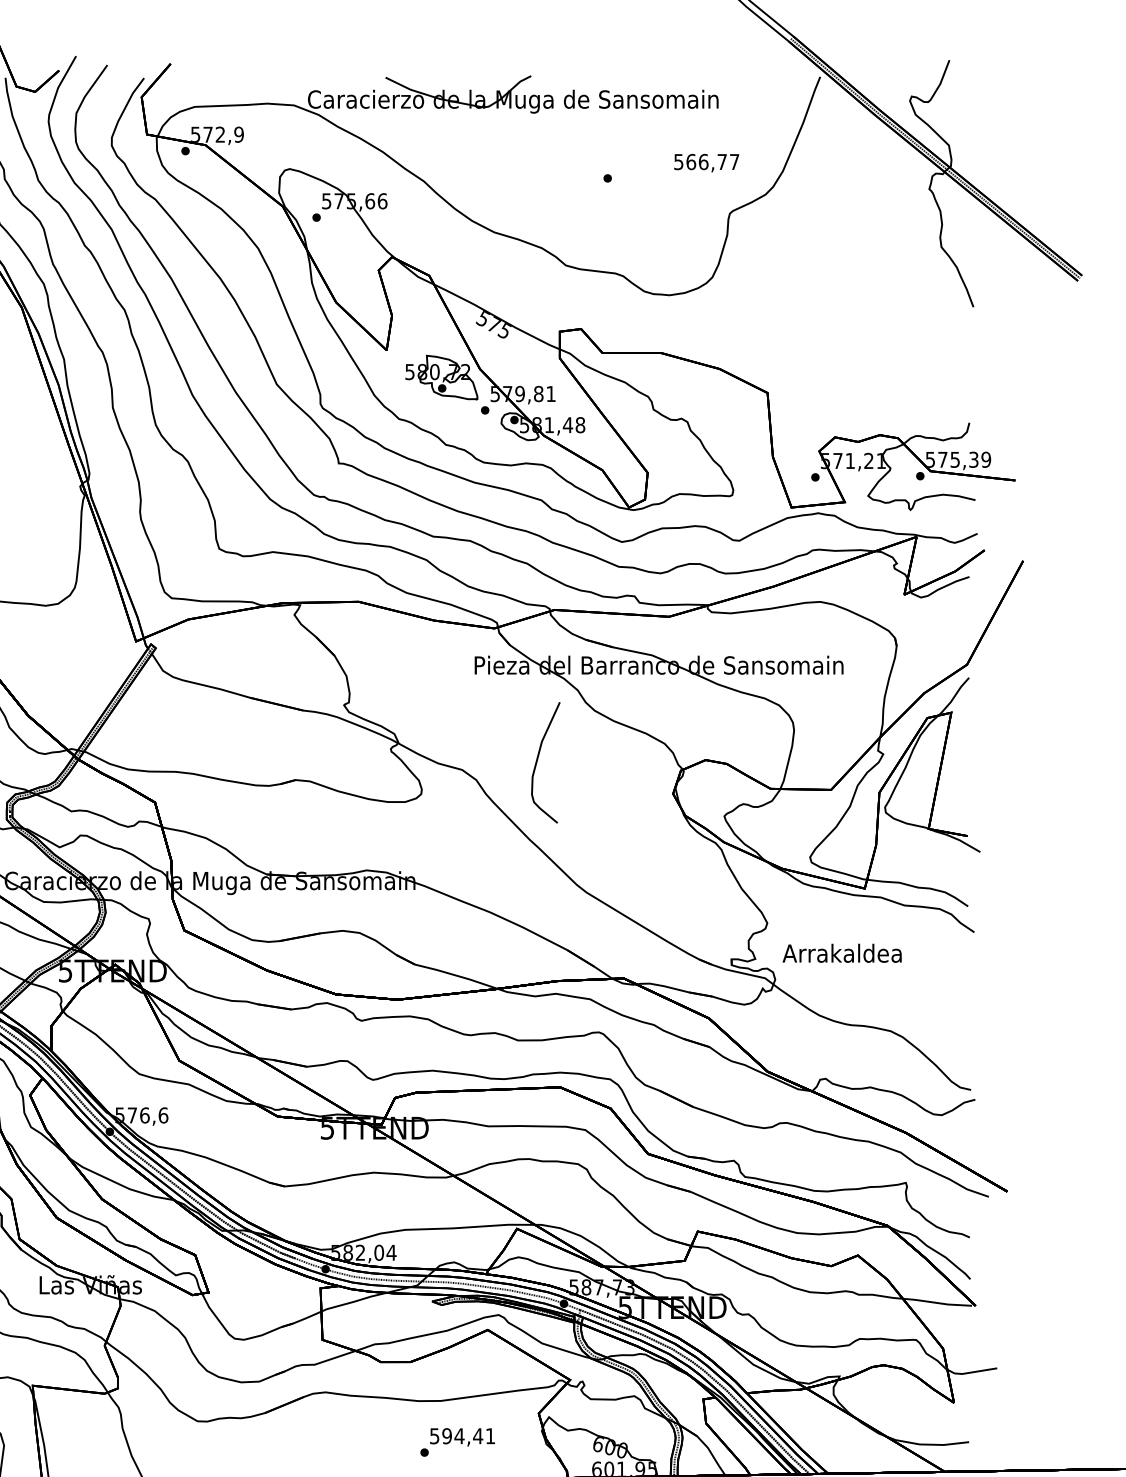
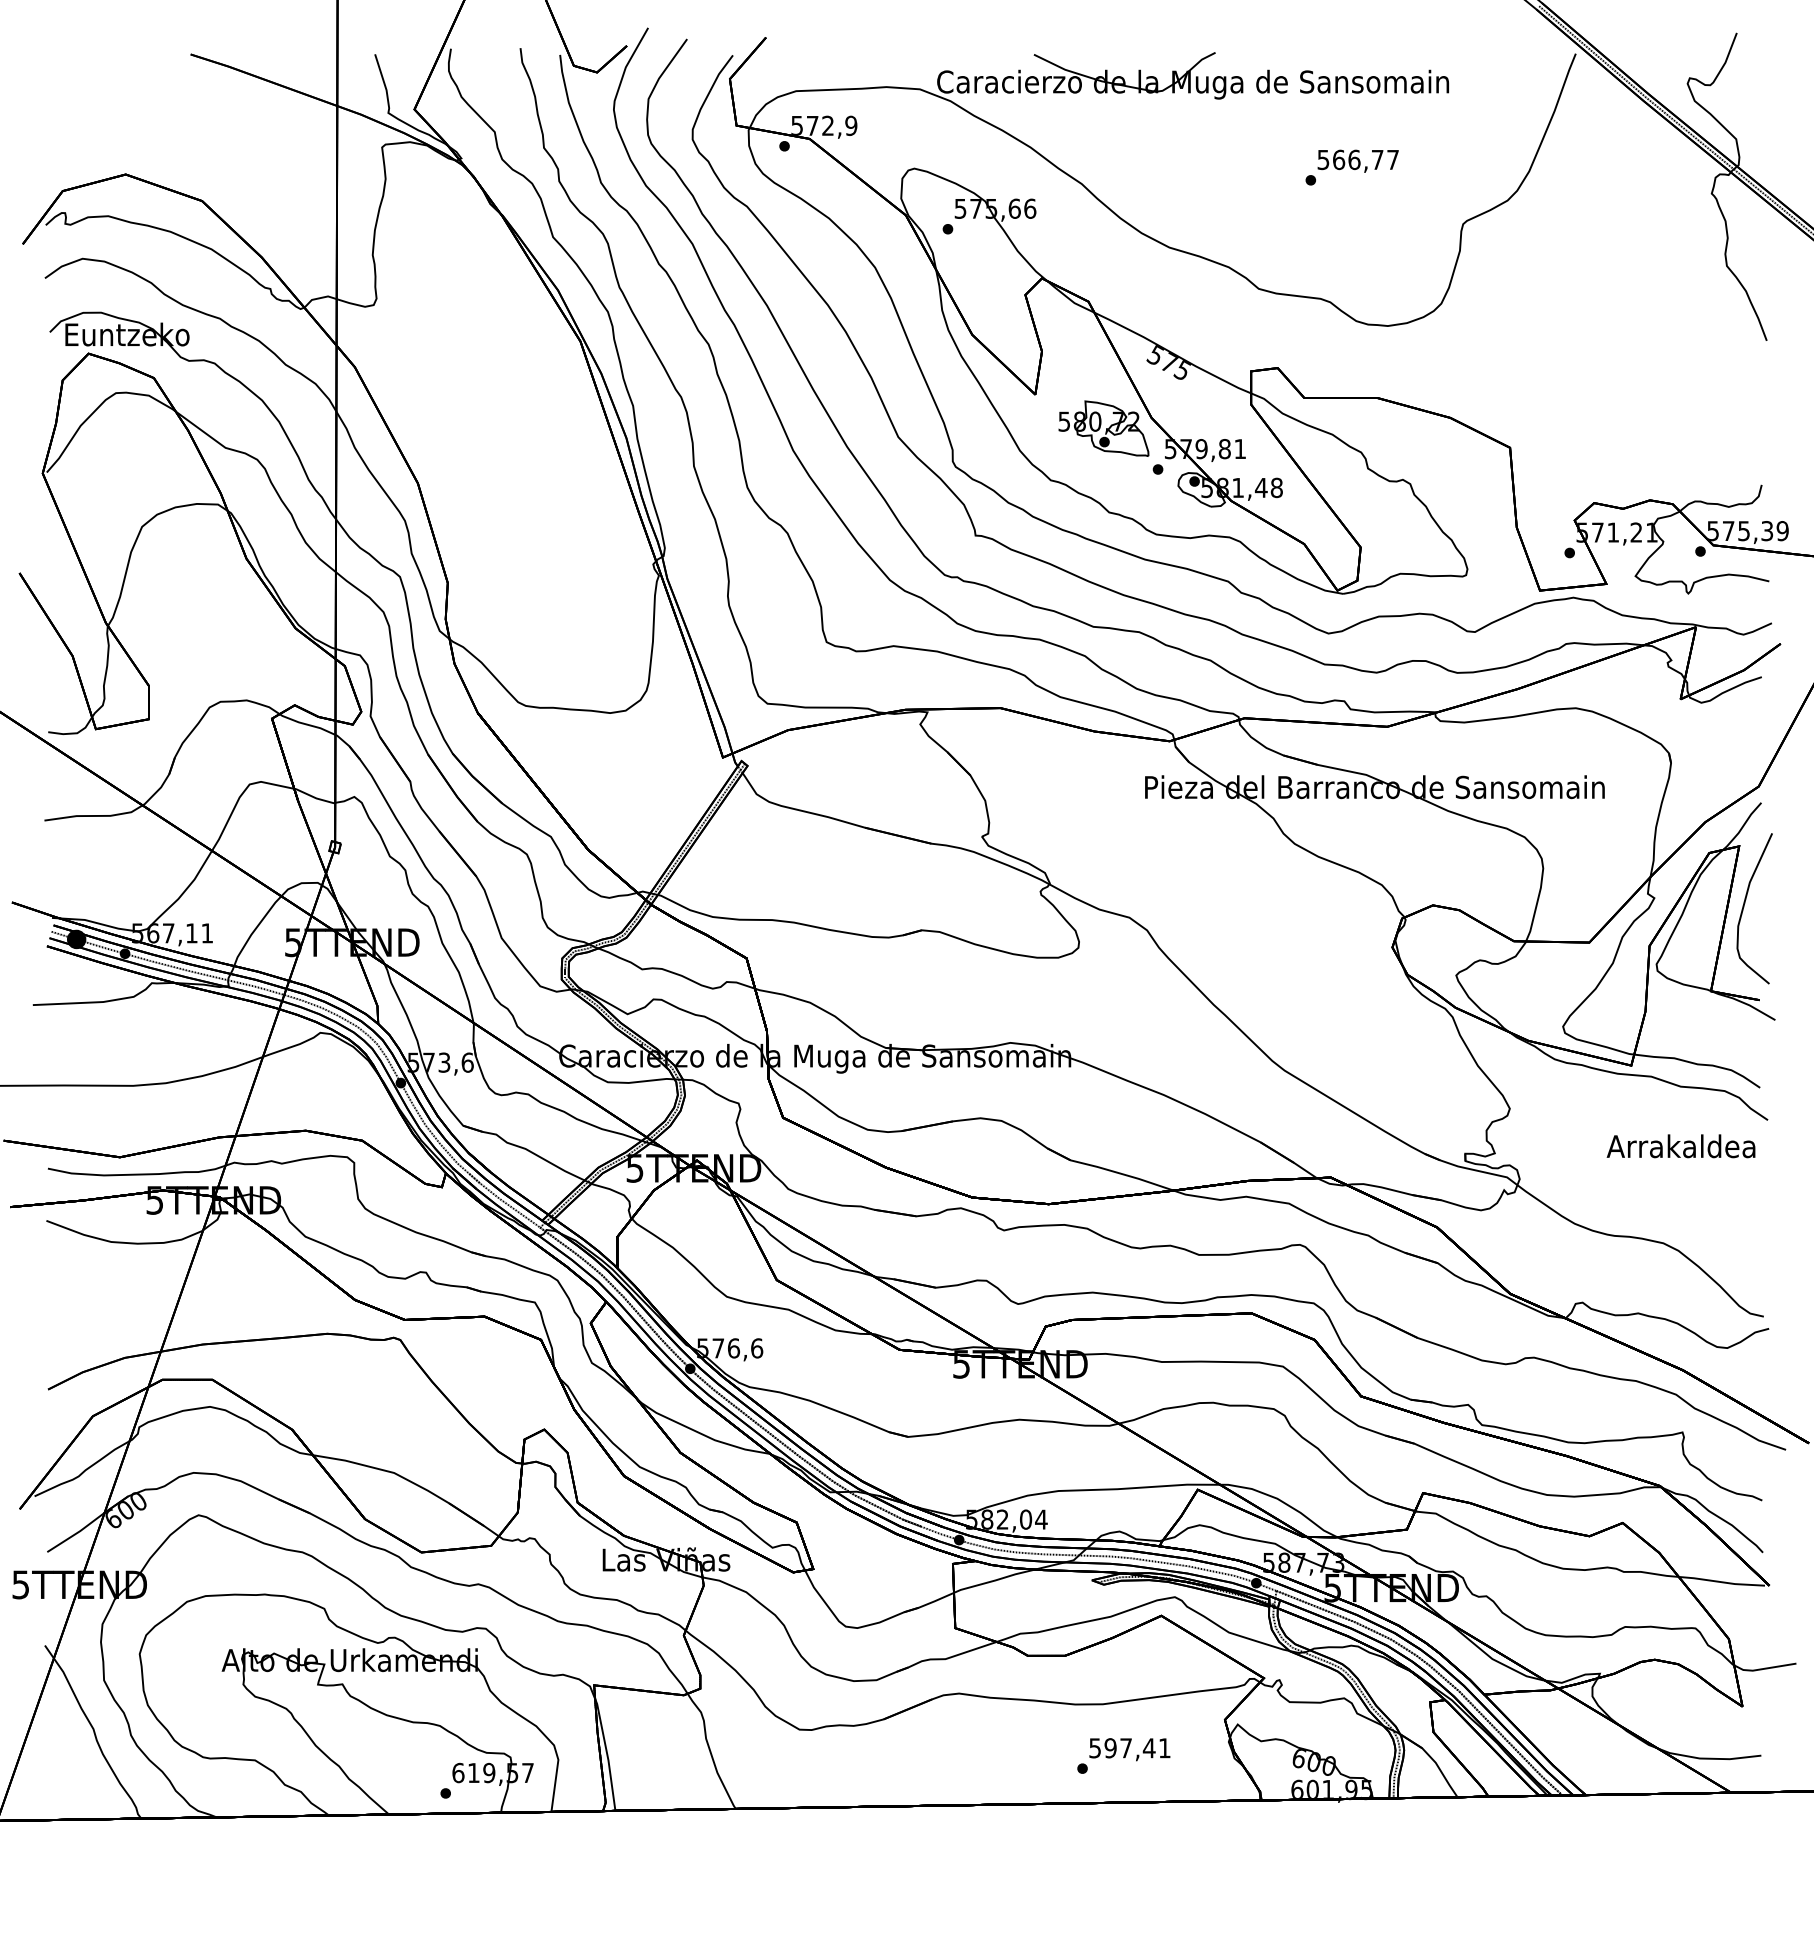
text: (706, 162) -> (1357, 160), moved
curve: (537, 761) -> (1744, 907), moved
text: (841, 953) -> (1680, 1146), moved
text: (459, 1436) -> (1125, 1748), 594,41 -> 597,41

